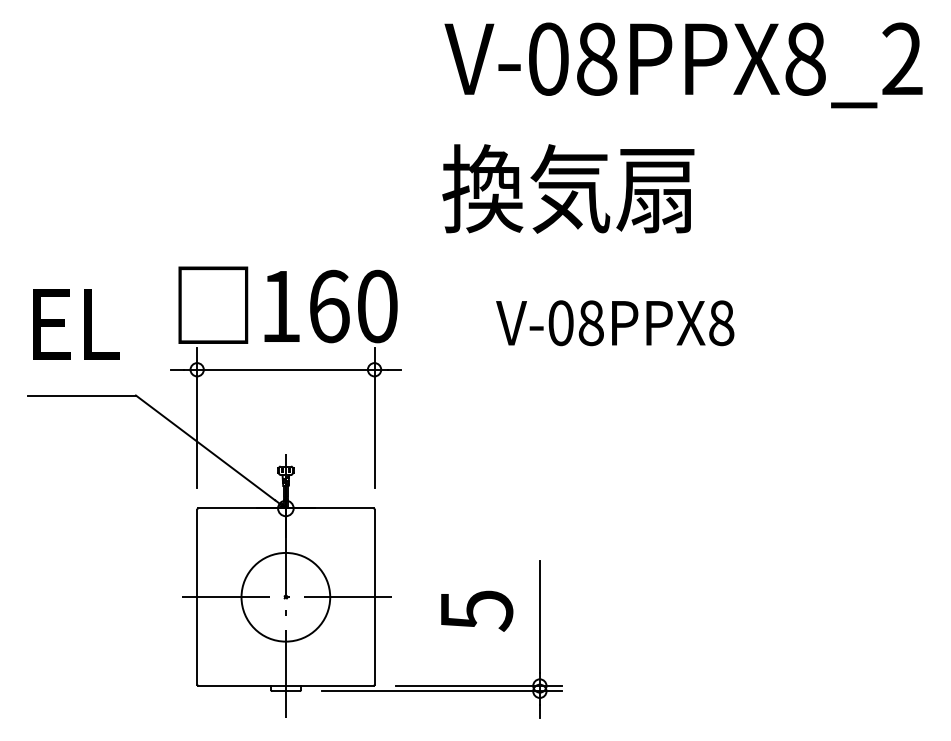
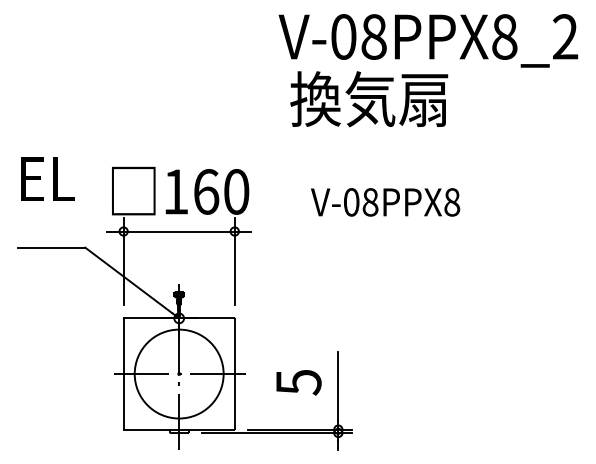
text: (568, 189) -> (369, 99), moved
text: (75, 323) -> (47, 178), moved
circle: (284, 596) -> (178, 373), size x1.6

